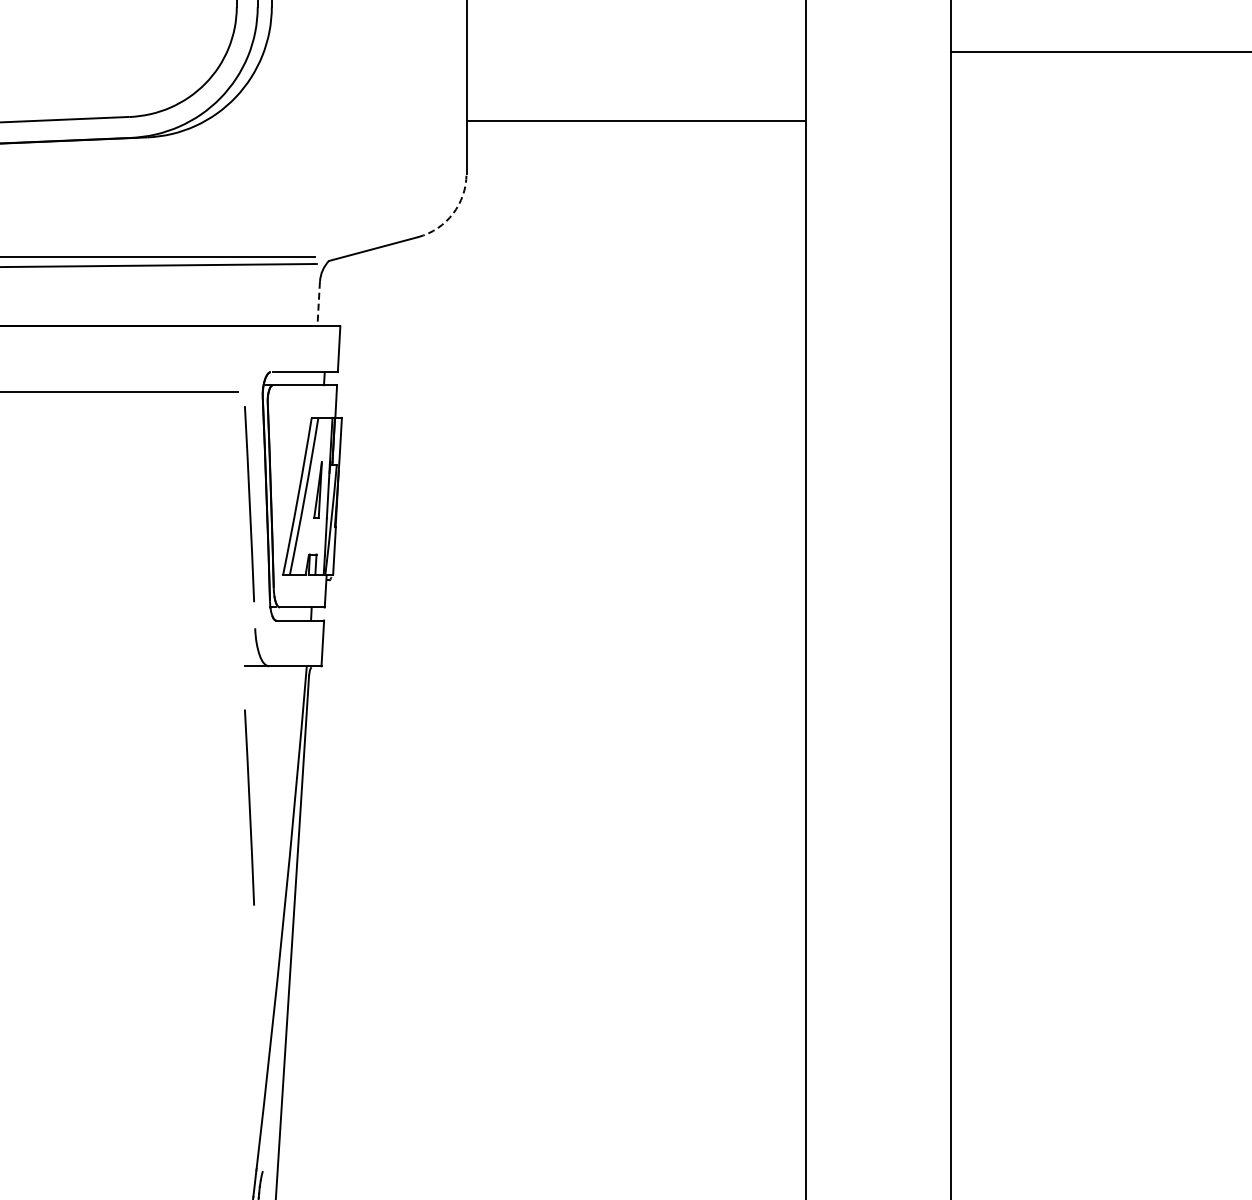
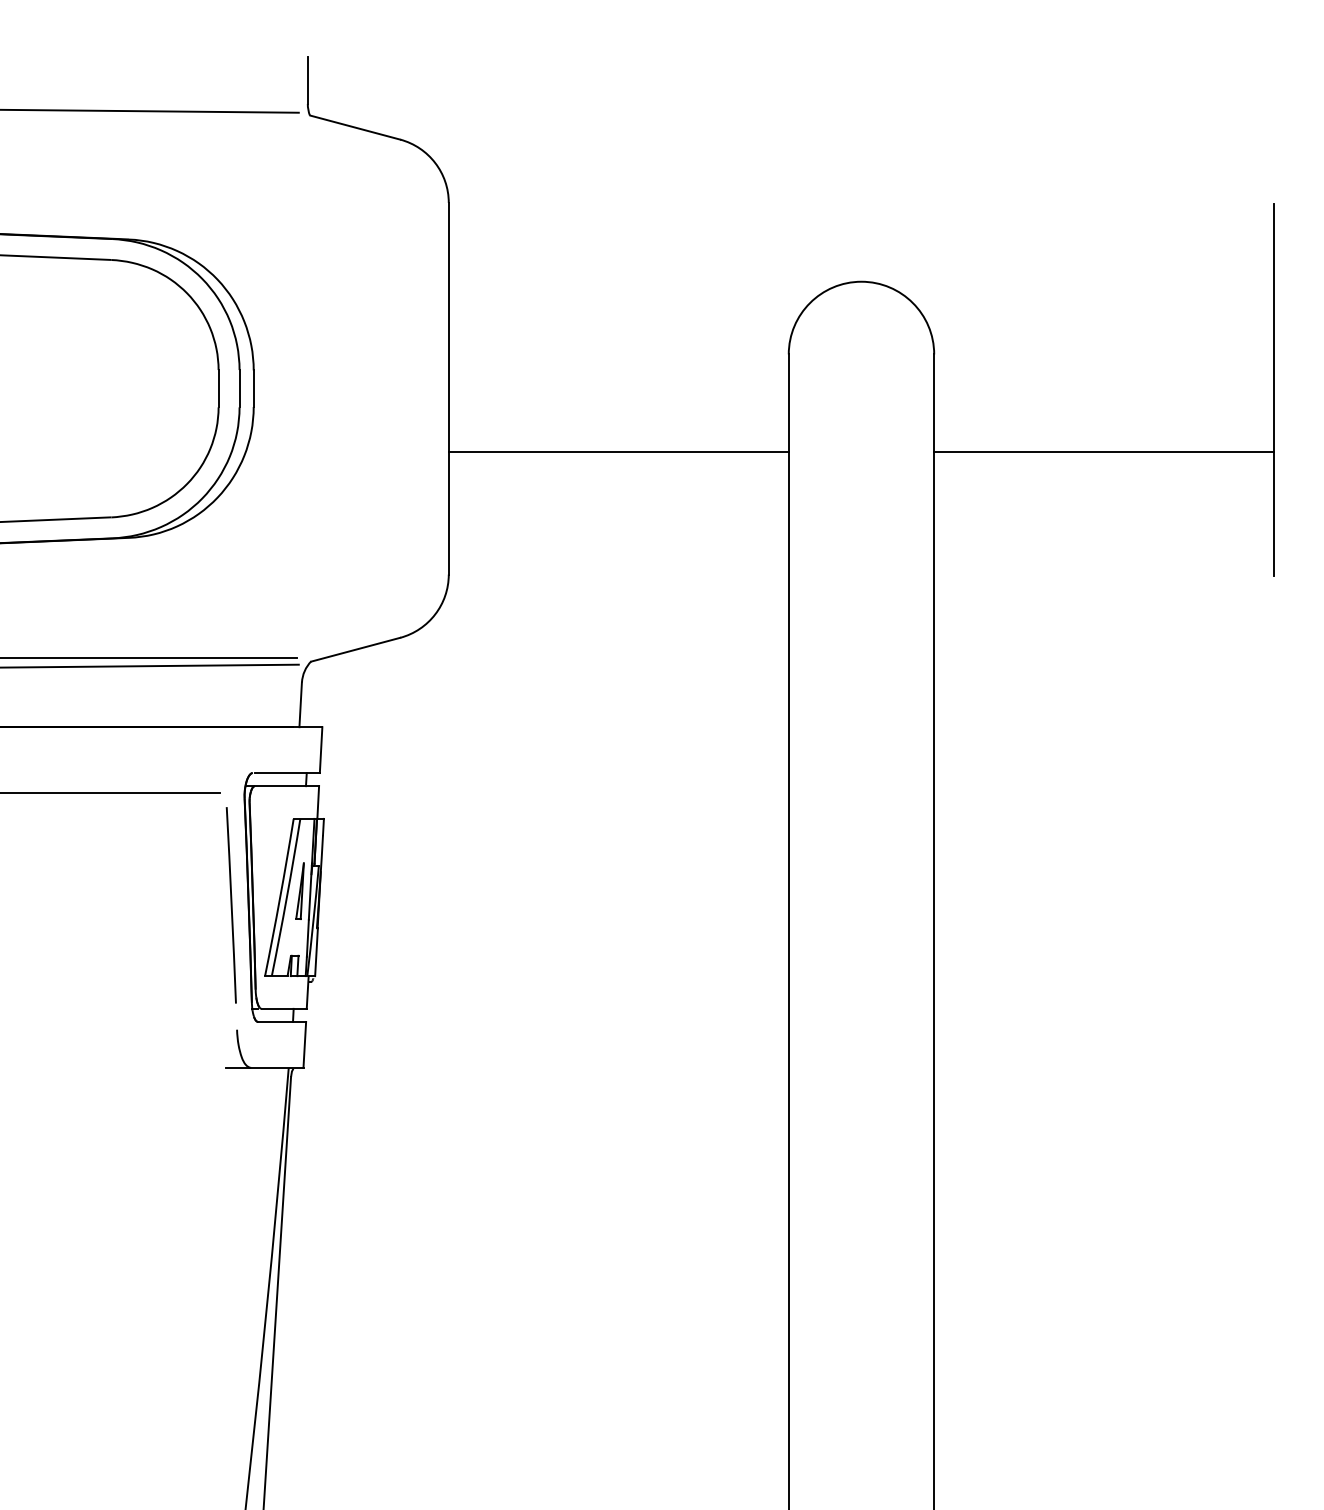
line: (635, 121) -> (618, 452), moved
arc: (453, 213) -> (435, 614), dashed -> solid
line: (318, 304) -> (300, 705), dashed -> solid
line: (248, 807) -> (230, 1209), removed

